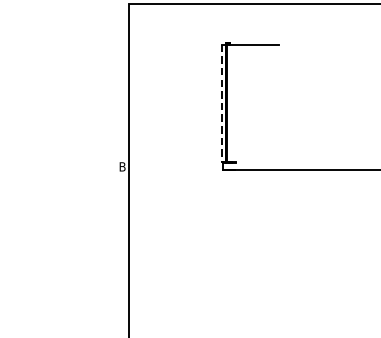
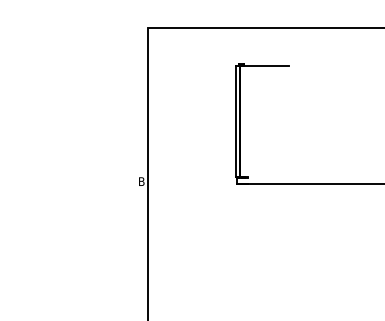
line: (221, 103) -> (235, 121), dashed -> solid

